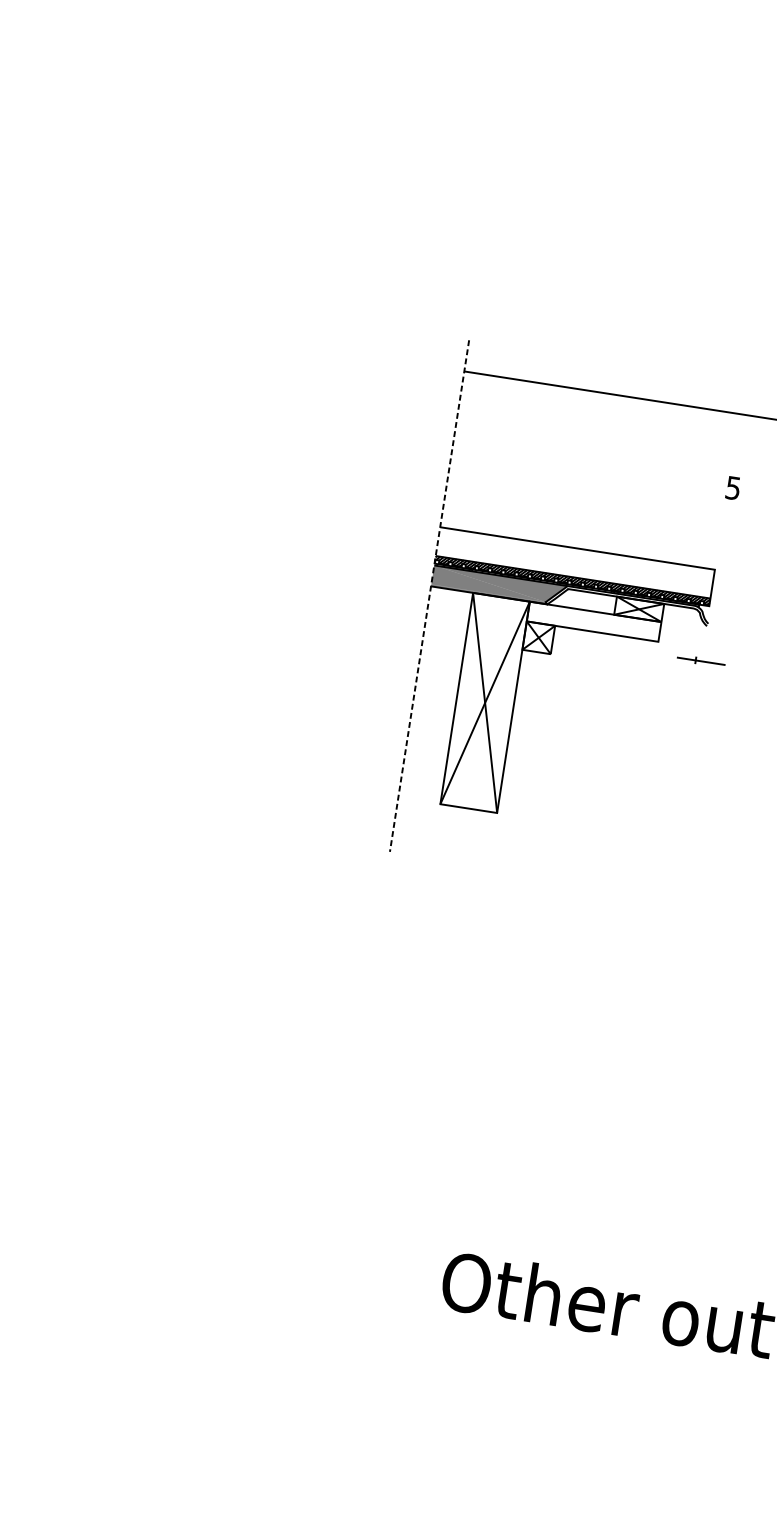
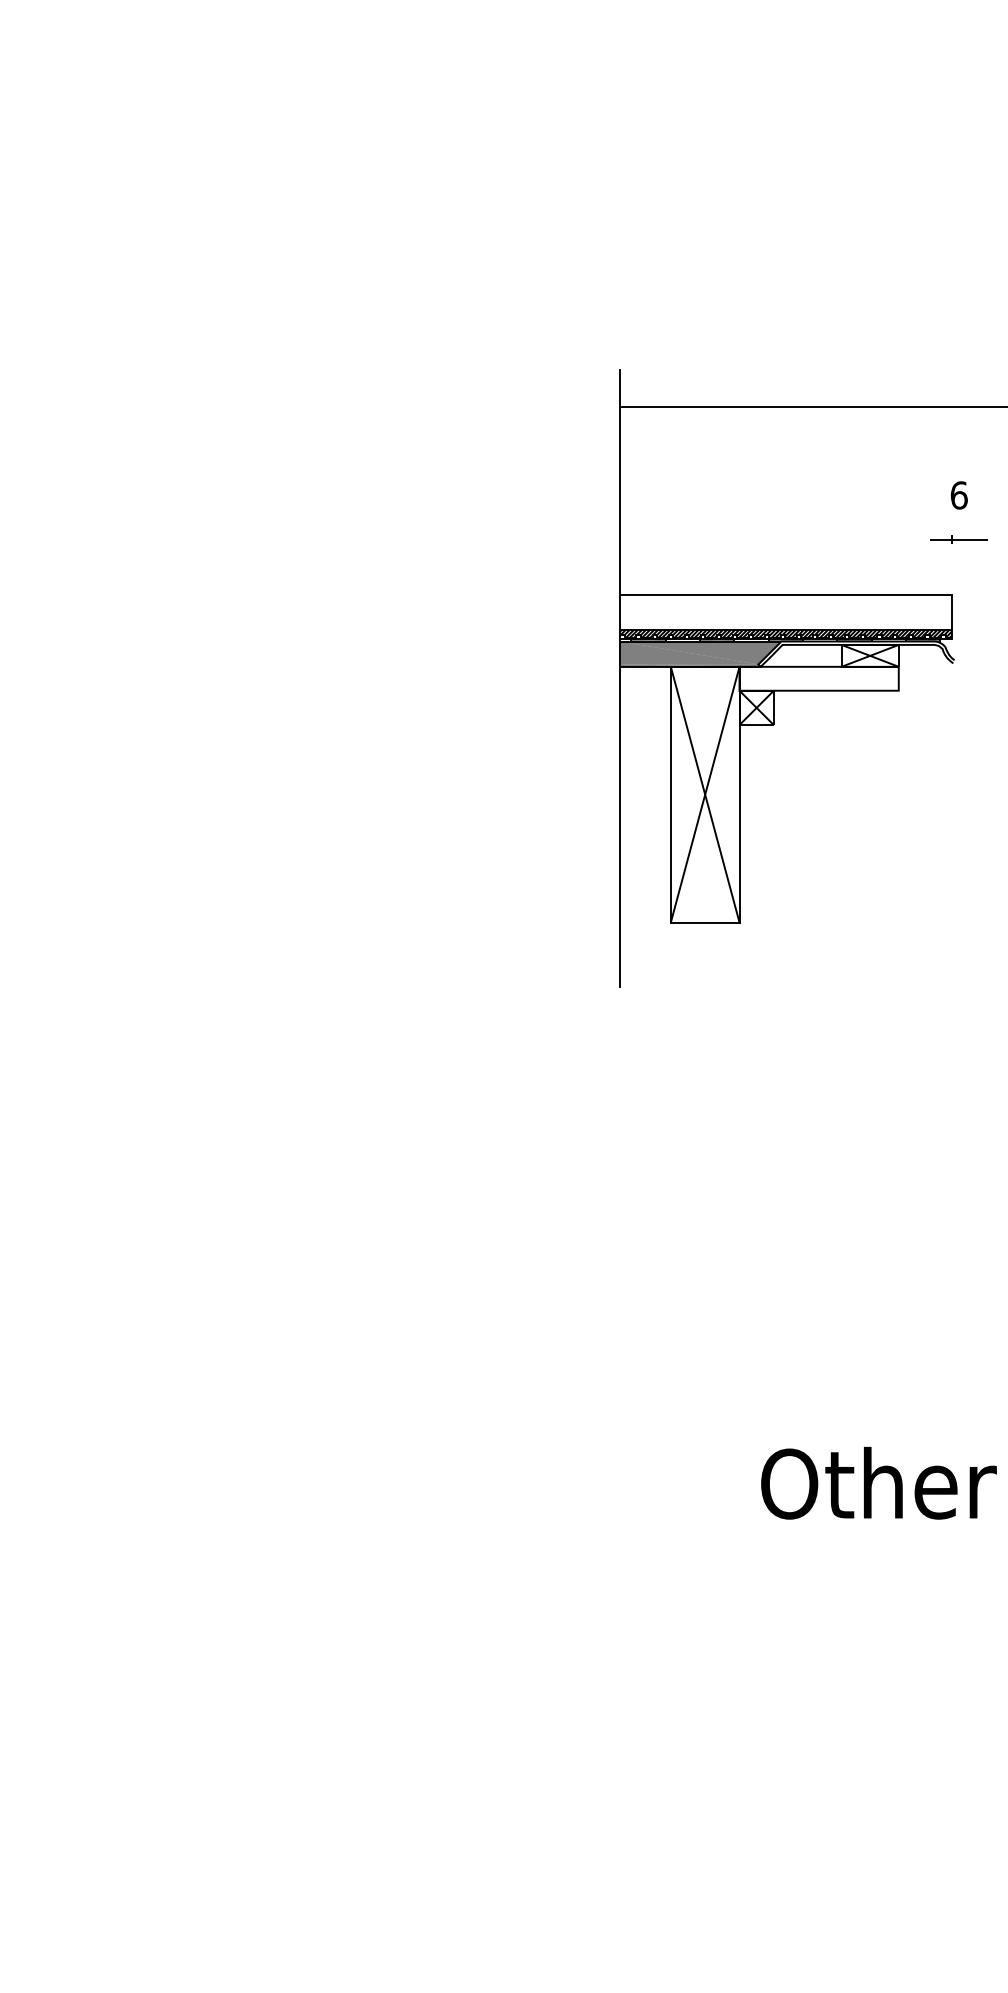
text: (732, 488) -> (958, 495), 5 -> 6
line: (429, 595) -> (619, 678), dashed -> solid
part: (700, 660) -> (958, 539), moved

